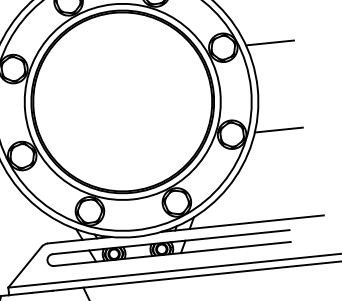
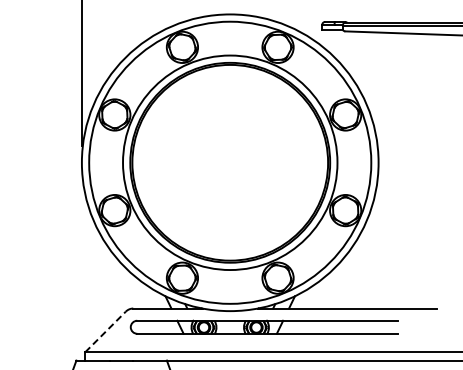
line: (269, 42) -> (396, 114), removed
line: (278, 129) -> (396, 210), removed
line: (24, 266) -> (105, 331), solid -> dashed

